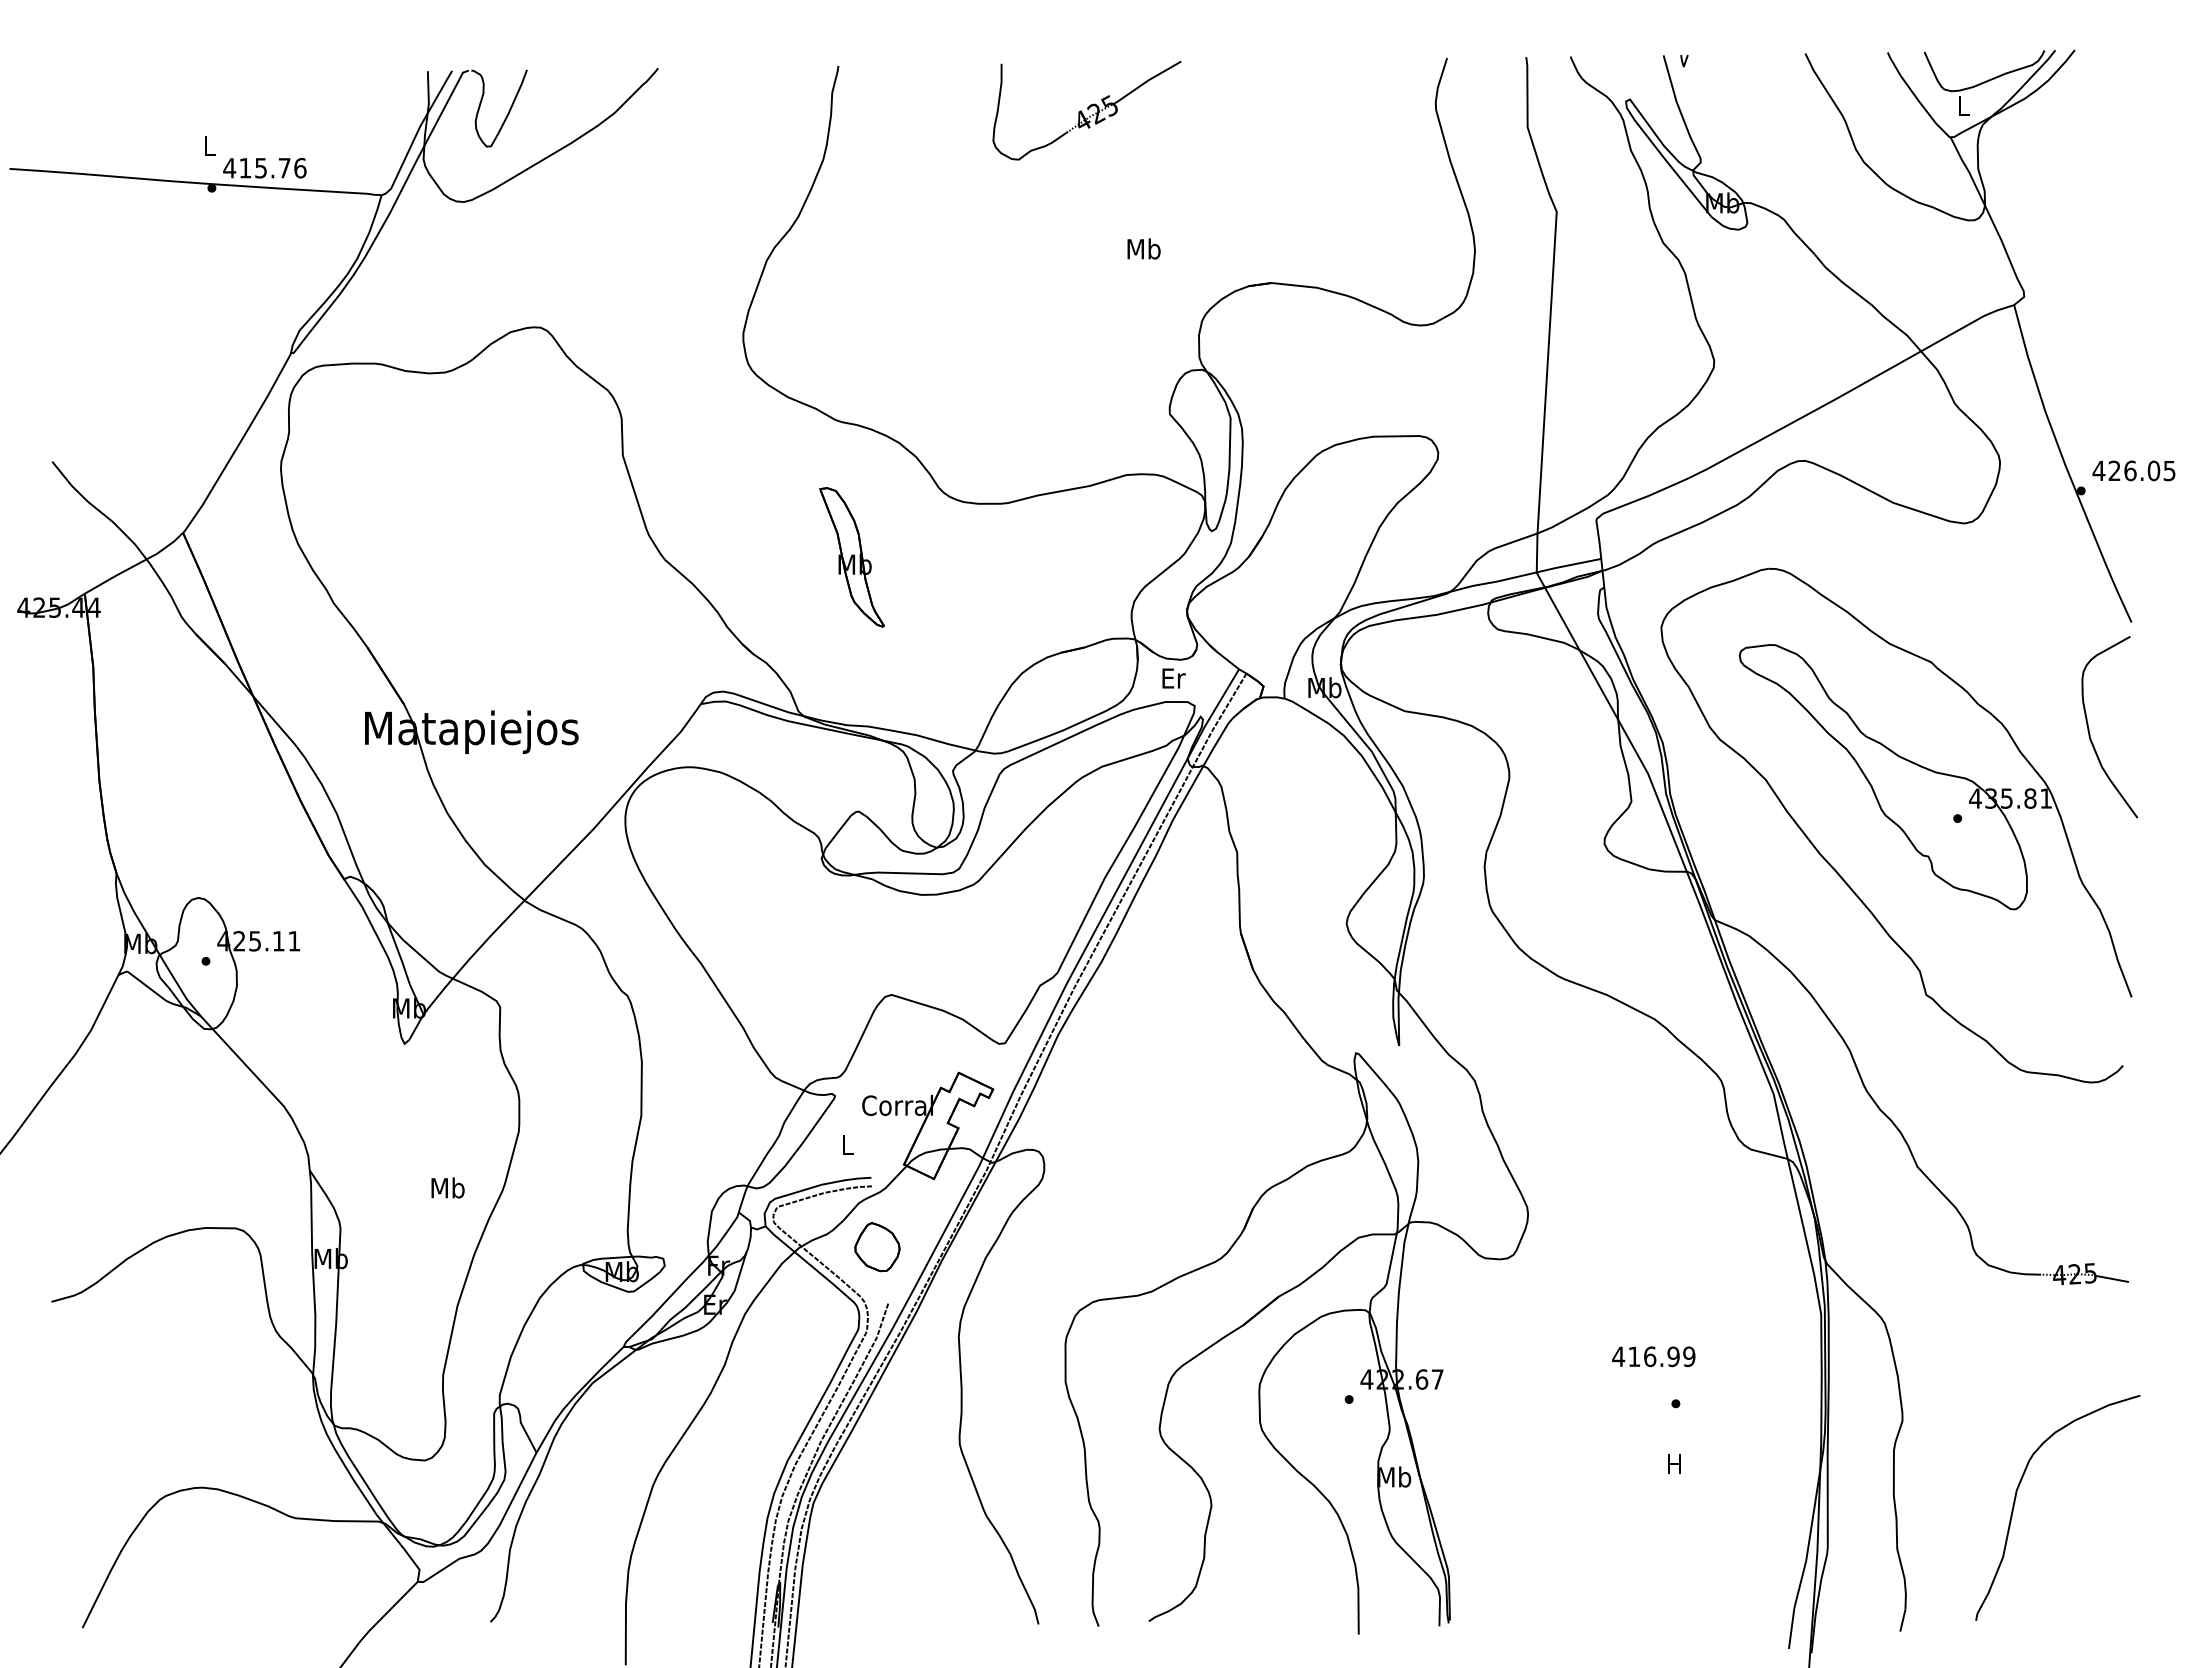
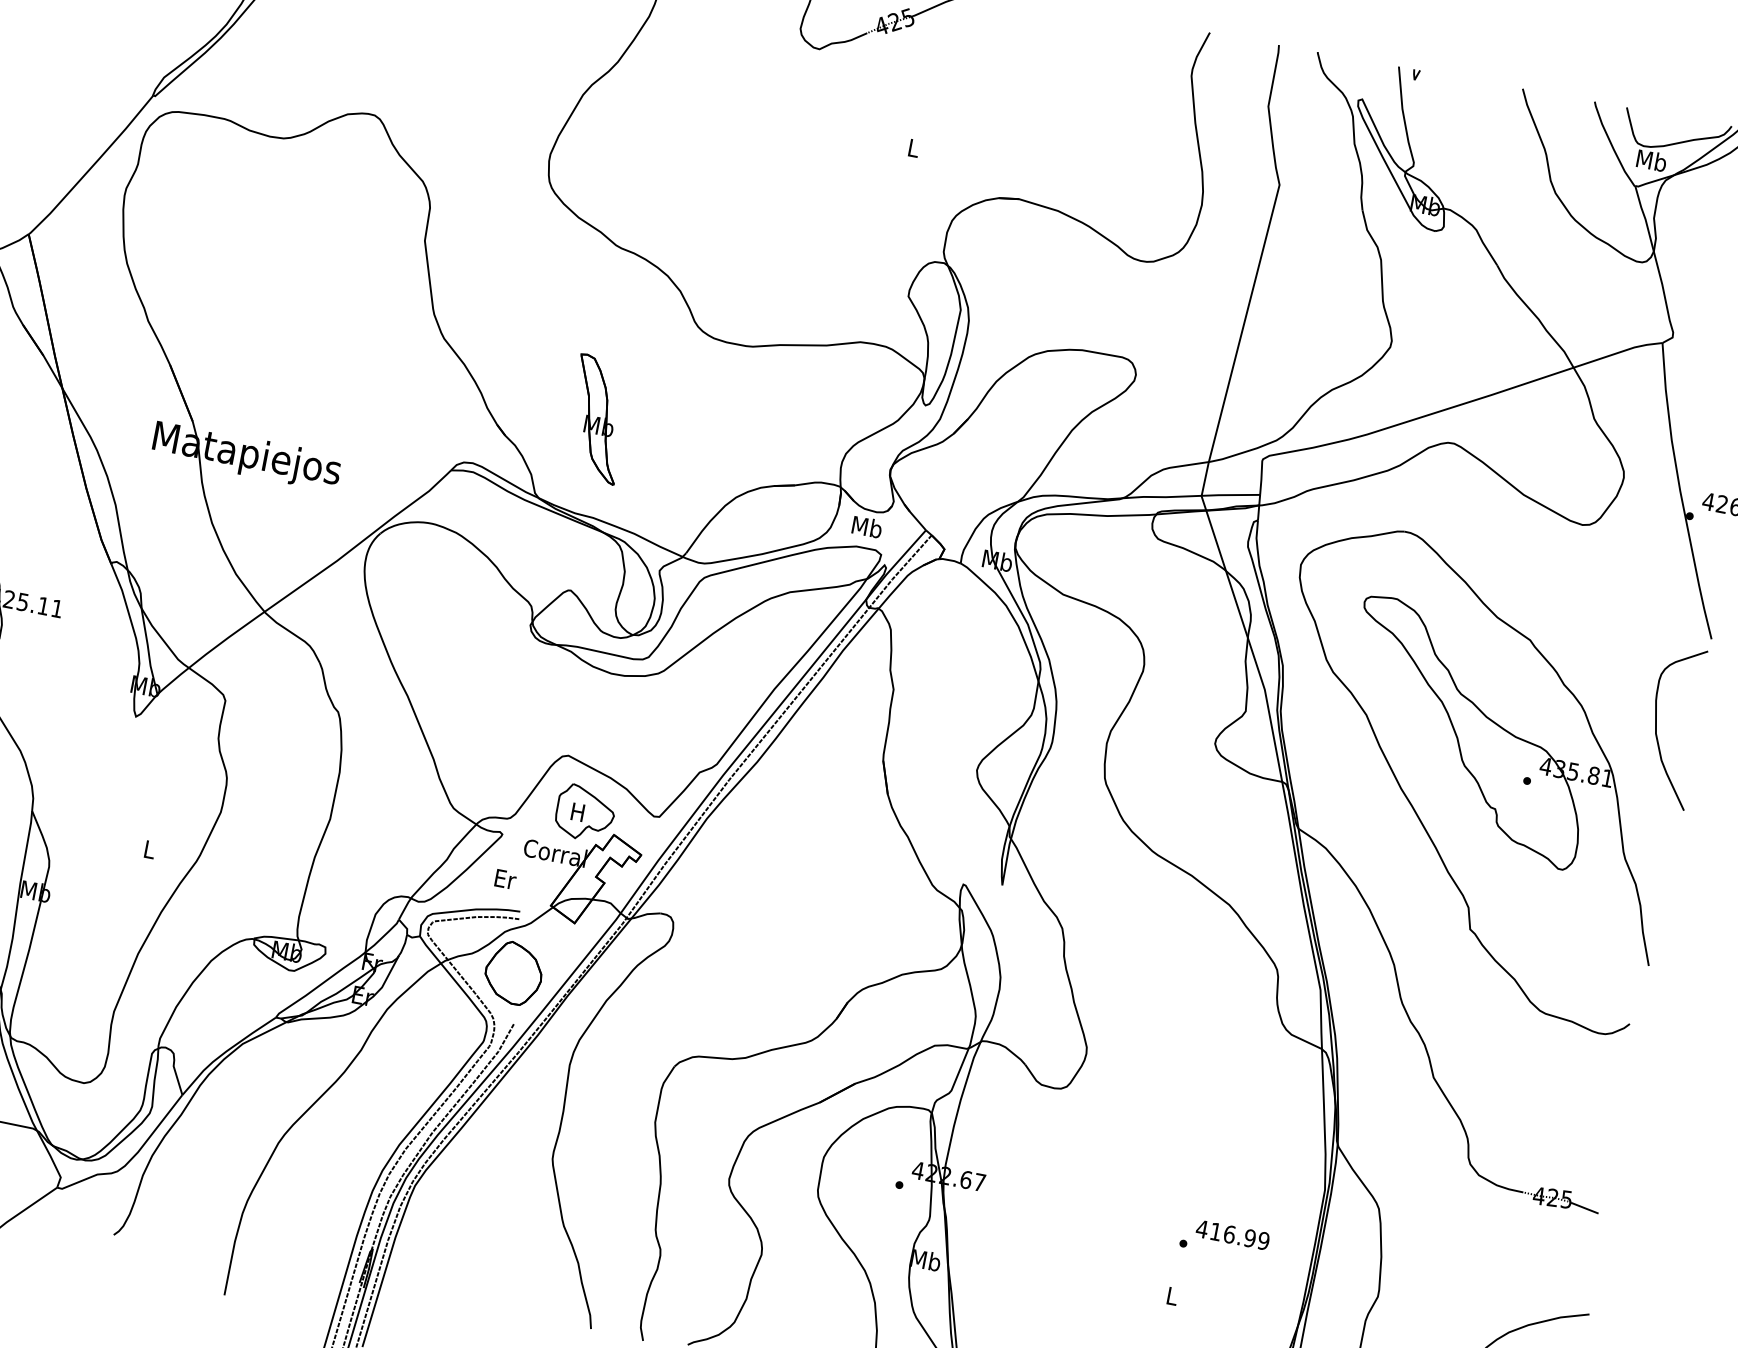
text: (1963, 105) -> (1651, 160), L -> Mb
text: (1143, 248) -> (913, 147), Mb -> L
part: (851, 557) -> (597, 419), moved
text: (1172, 677) -> (866, 526), Er -> Mb
part: (922, 1054) -> (585, 812), added
text: (848, 1145) -> (505, 879), L -> Er
text: (447, 1187) -> (149, 849), Mb -> L
part: (877, 1246) -> (514, 972), size x1.43
text: (1653, 1356) -> (1232, 1234), moved
text: (1674, 1463) -> (1172, 1295), H -> L

